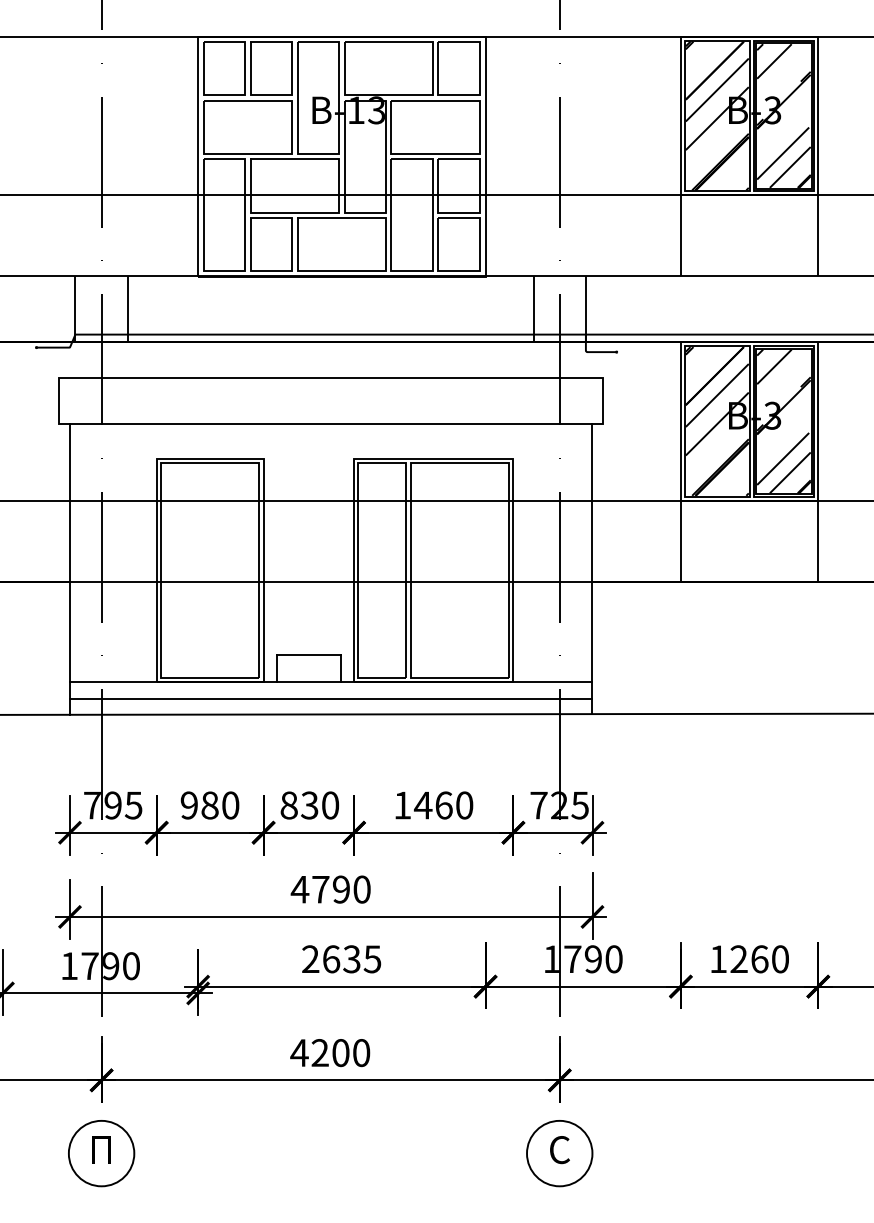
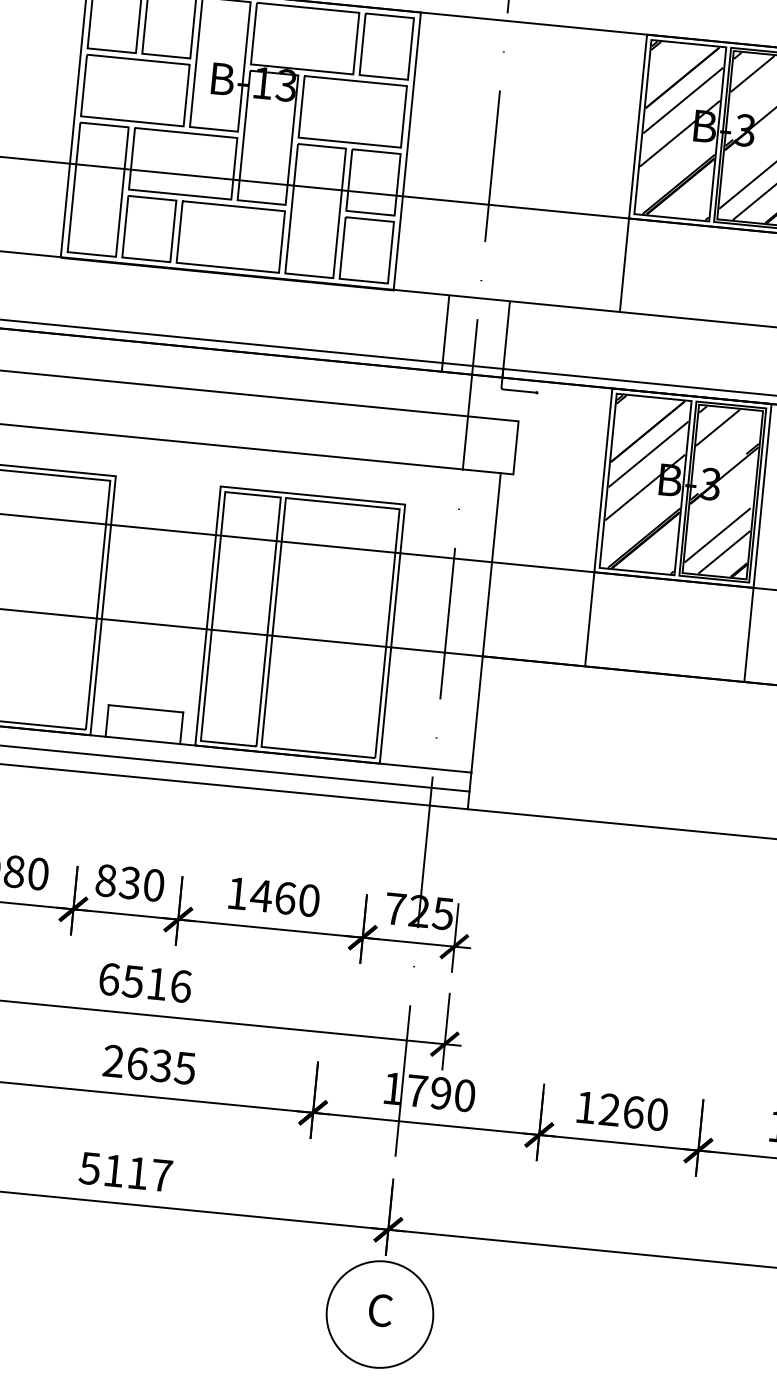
text: (330, 889) -> (144, 982), 4790 -> 6516
text: (330, 1053) -> (125, 1172), 4200 -> 5117
circle: (559, 1153) -> (379, 1314), size x1.4

